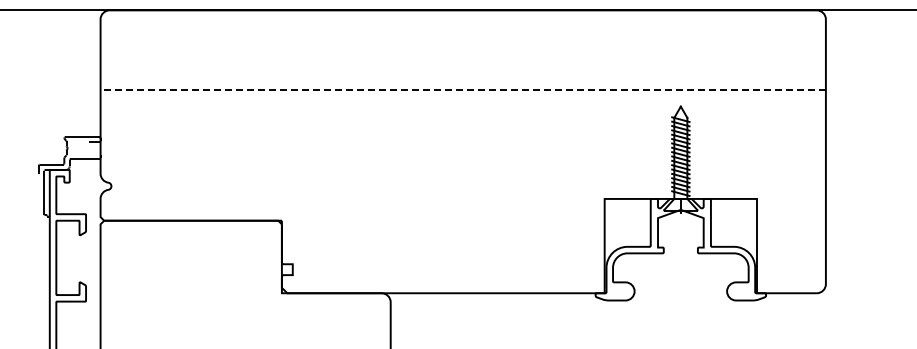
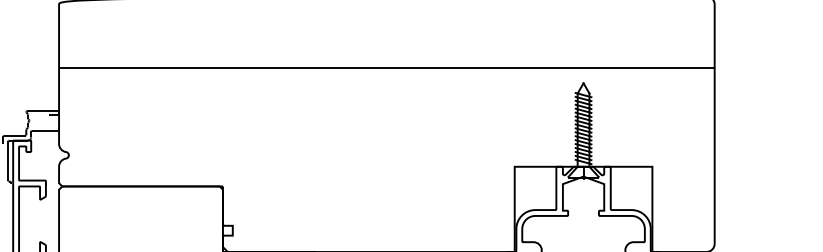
line: (463, 90) -> (387, 68), dashed -> solid

